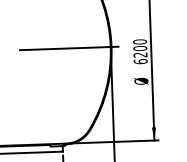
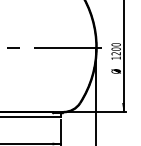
text: (139, 60) -> (115, 57), 6200 -> 1200

